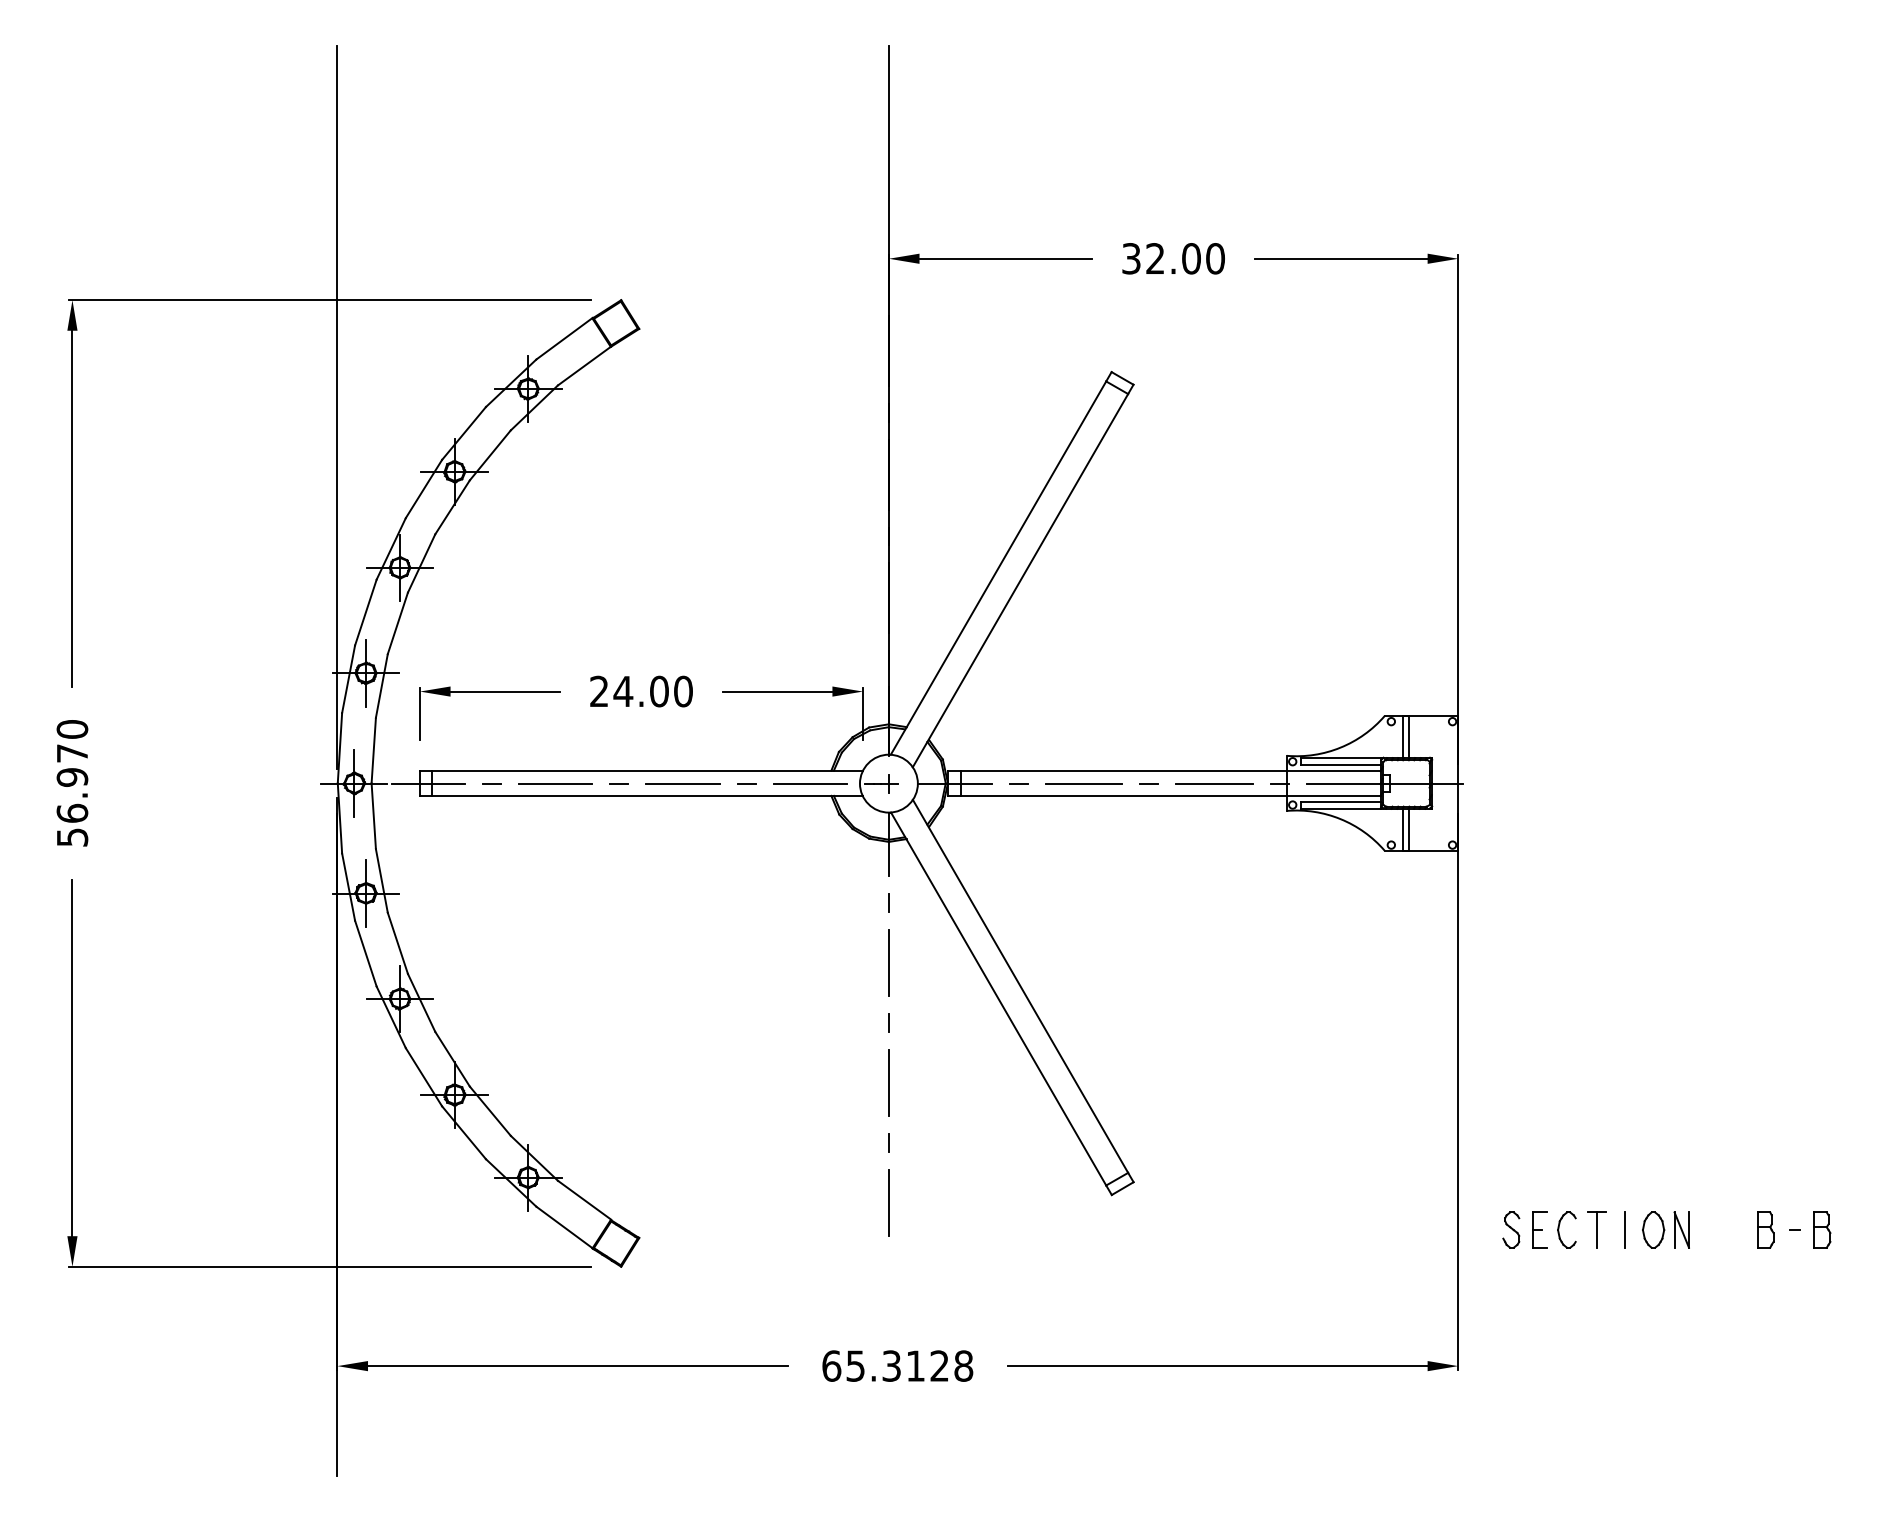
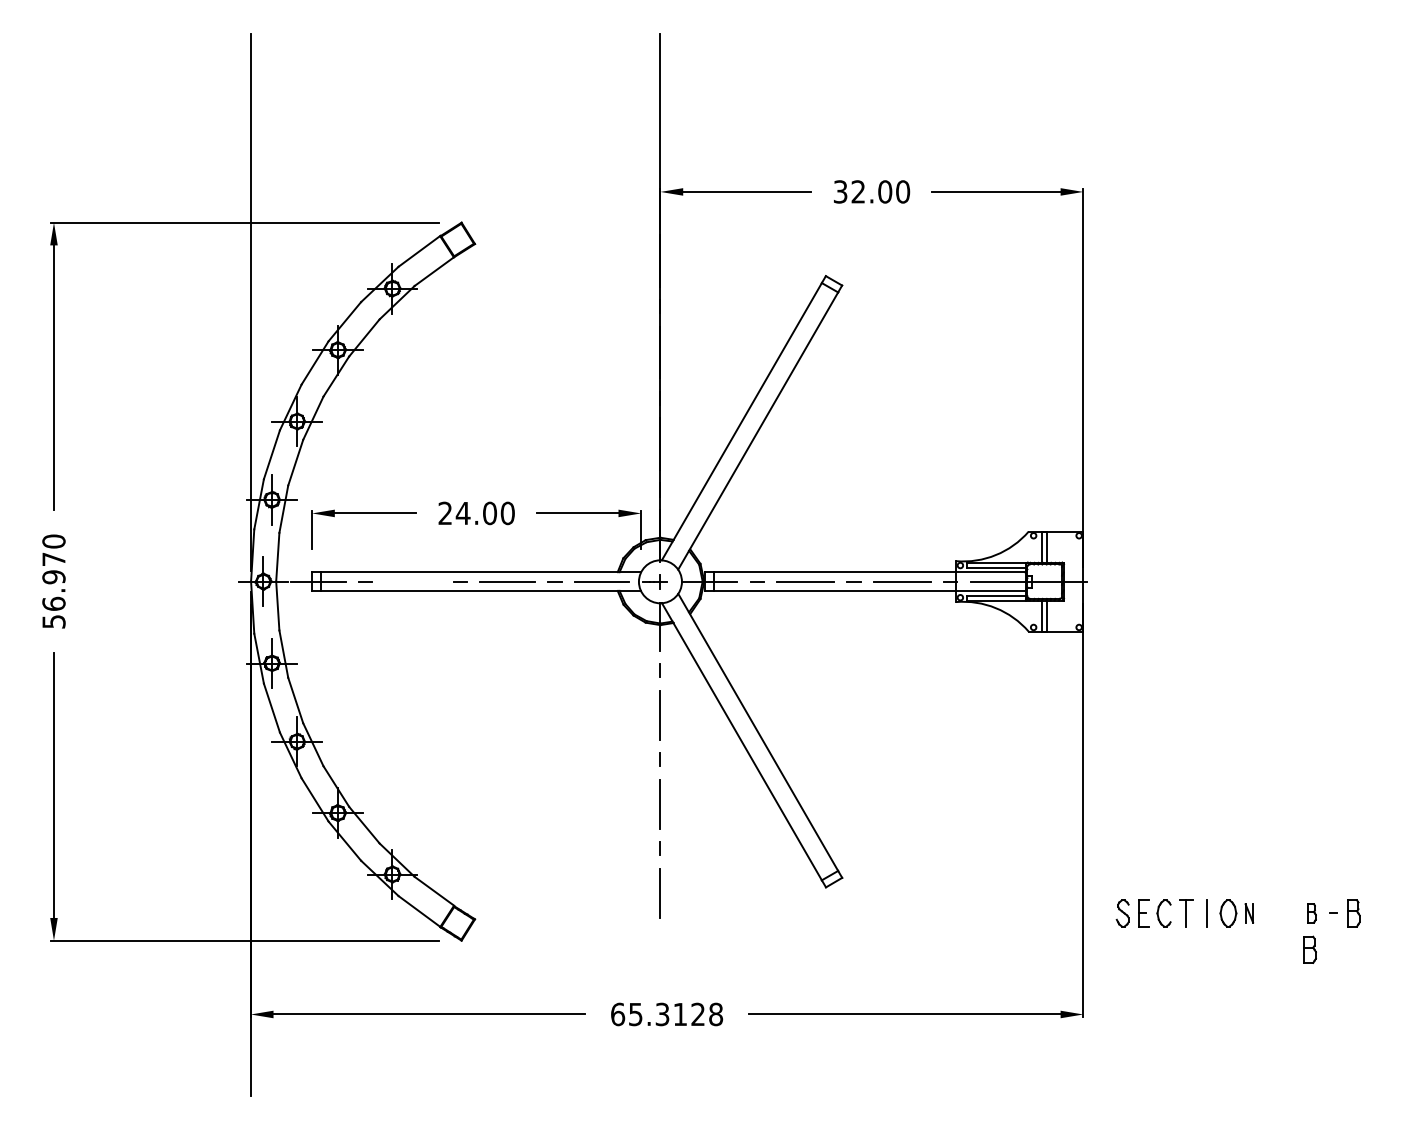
line: (555, 783) -> (412, 581), removed
part: (1681, 1229) -> (1249, 913), size x0.7
part: (1765, 1229) -> (1311, 913), size x0.7
part: (1763, 1278) -> (1310, 949), added

